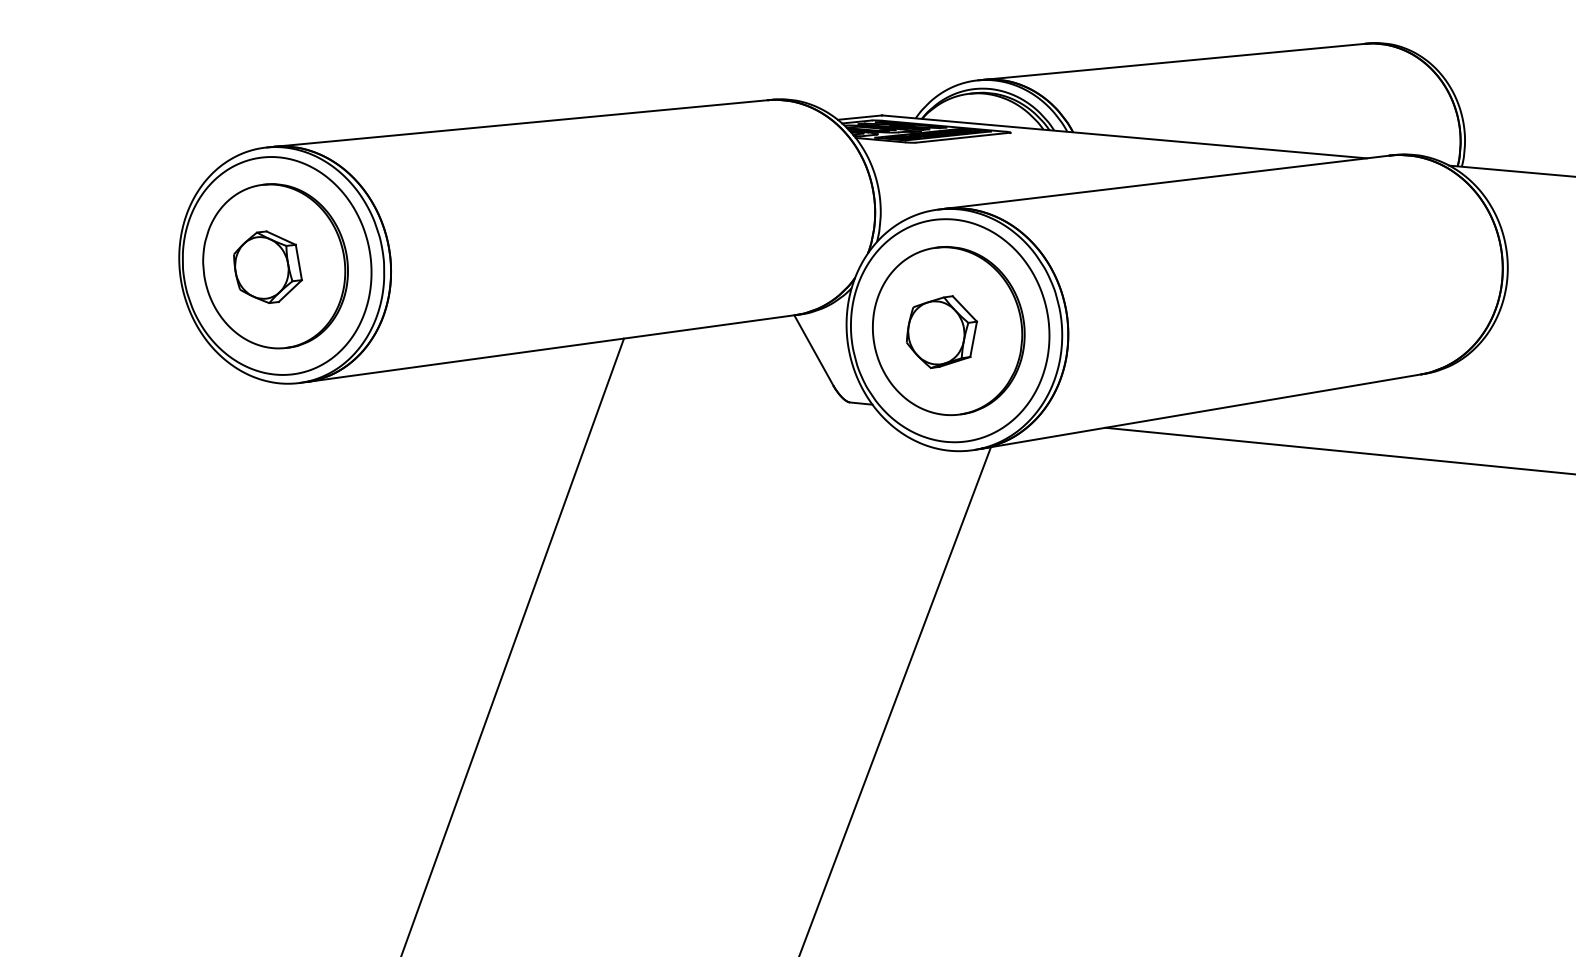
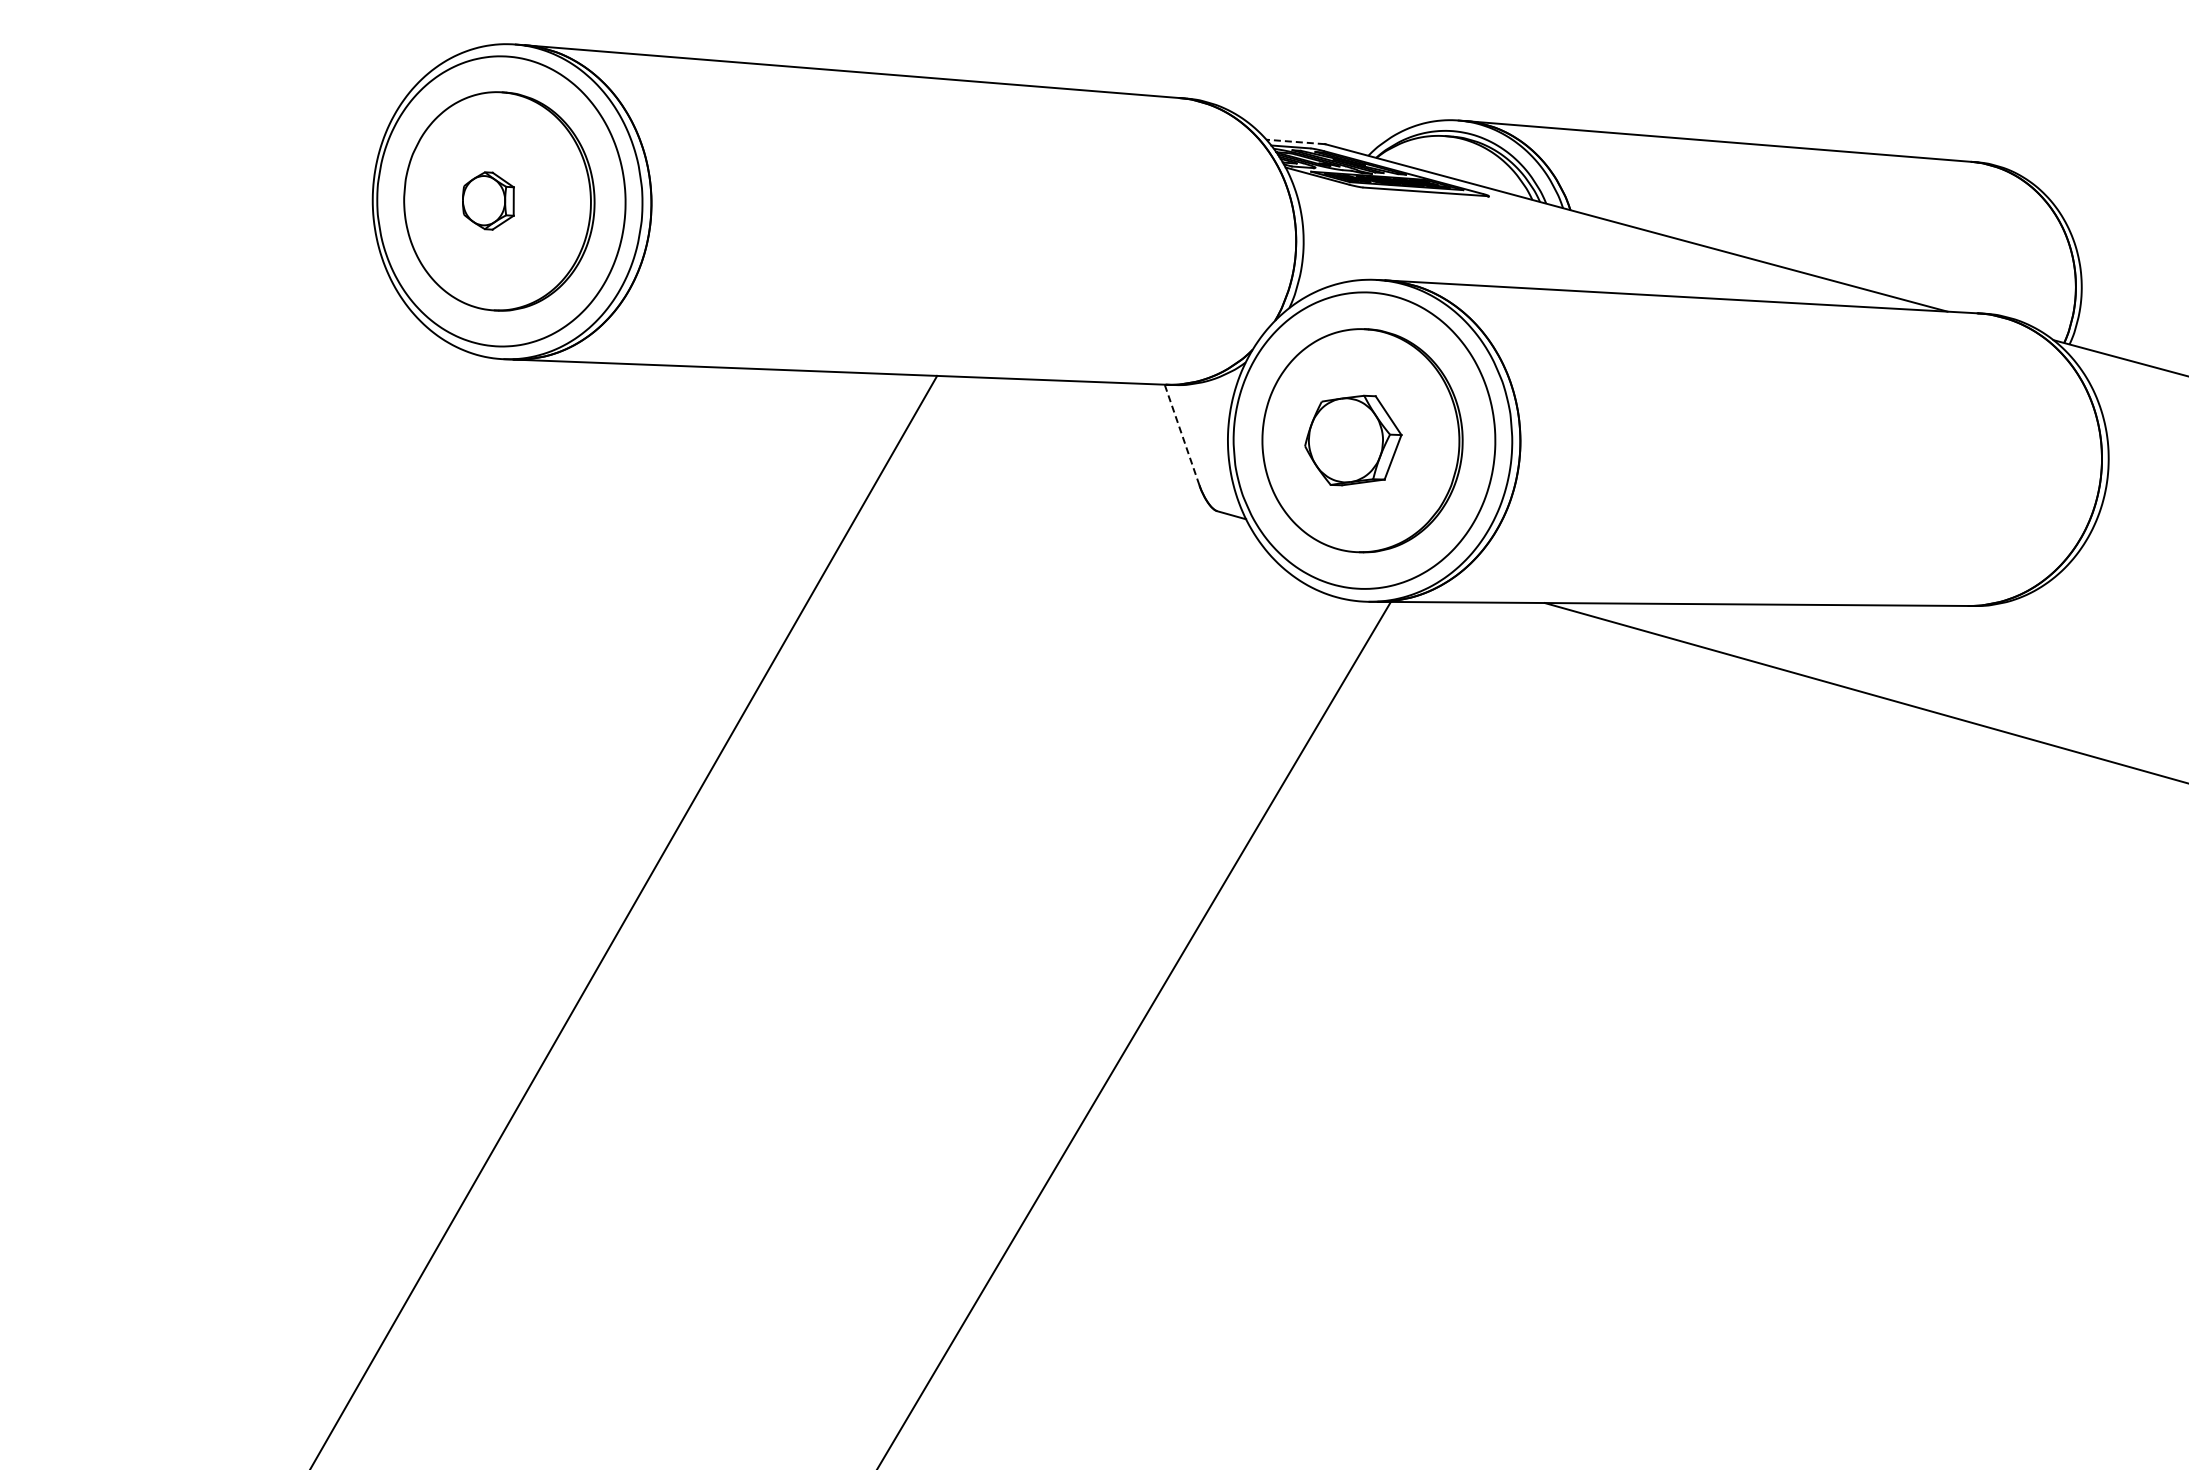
line: (859, 117) -> (1295, 141), solid -> dashed
part: (267, 266) -> (488, 200), size x0.6
line: (813, 350) -> (1181, 434), solid -> dashed

